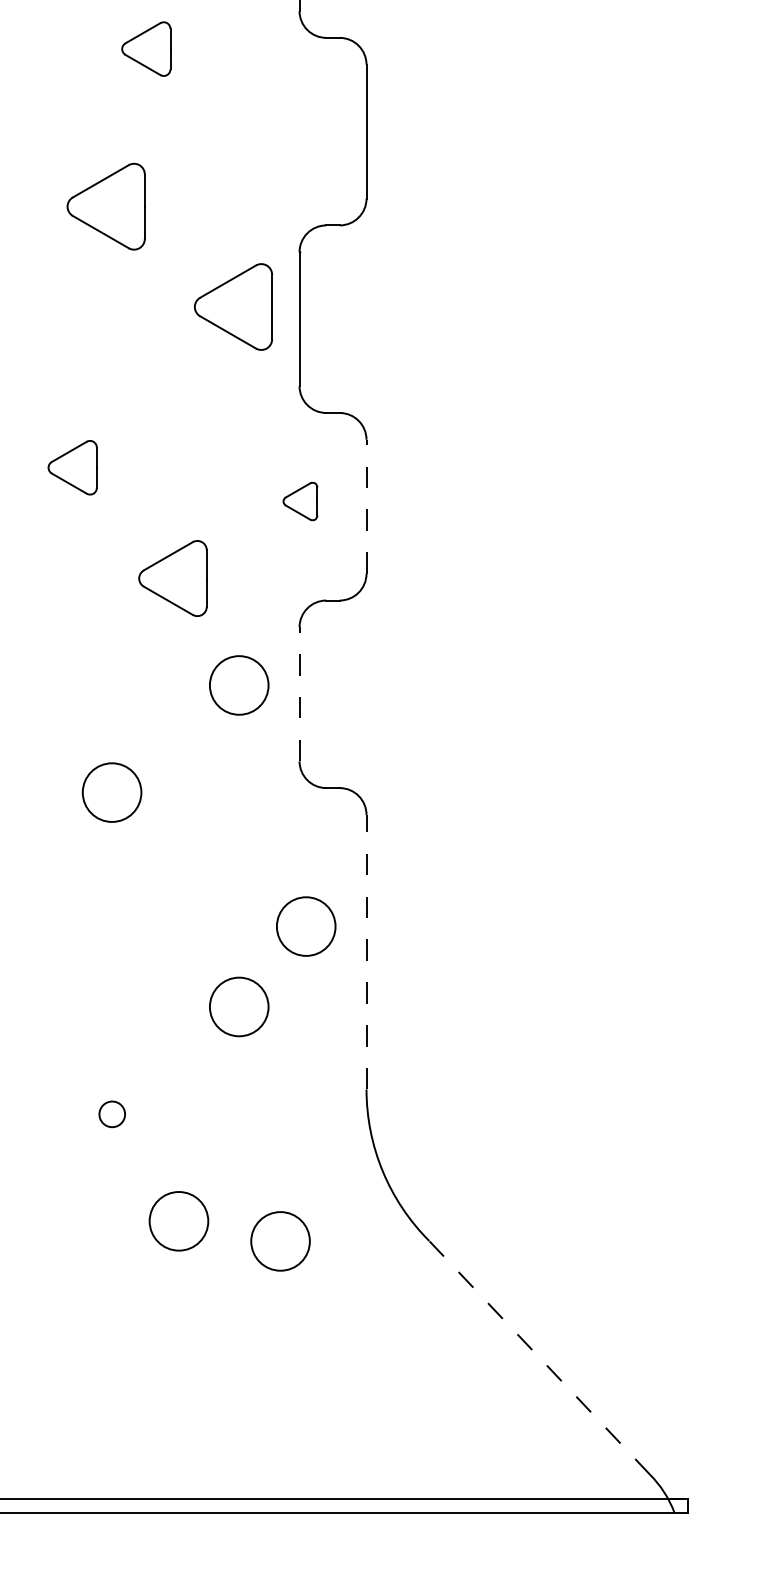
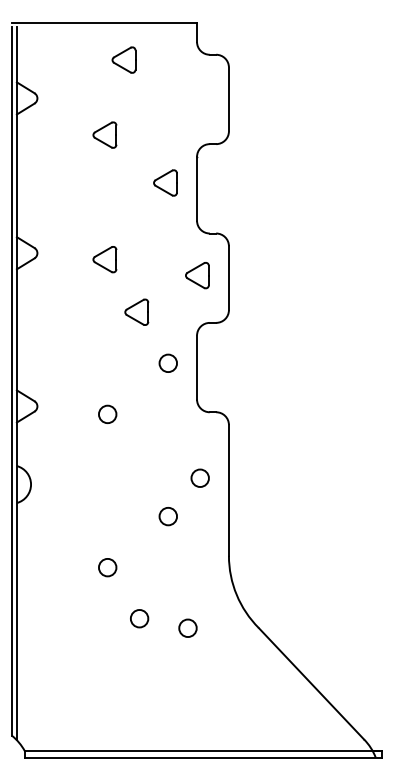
part: (105, 205) -> (104, 134), size x0.62
part: (233, 305) -> (165, 182), size x0.62
part: (71, 467) -> (104, 259), moved
part: (300, 501) -> (197, 275), size x1.43
line: (365, 507) -> (228, 278), dashed -> solid
part: (172, 576) -> (136, 311), size x0.71
circle: (239, 685) -> (168, 363), size x0.62
line: (300, 694) -> (197, 367), dashed -> solid
circle: (111, 792) -> (107, 414), size x0.62
circle: (304, 924) -> (199, 477), size x0.62
line: (365, 950) -> (228, 489), dashed -> solid
circle: (239, 1006) -> (168, 516), size x0.62
circle: (111, 1113) -> (107, 567), size x1.43
circle: (178, 1220) -> (139, 618), size x0.62
circle: (279, 1241) -> (187, 628), size x0.62
line: (539, 1357) -> (311, 683), dashed -> solid

